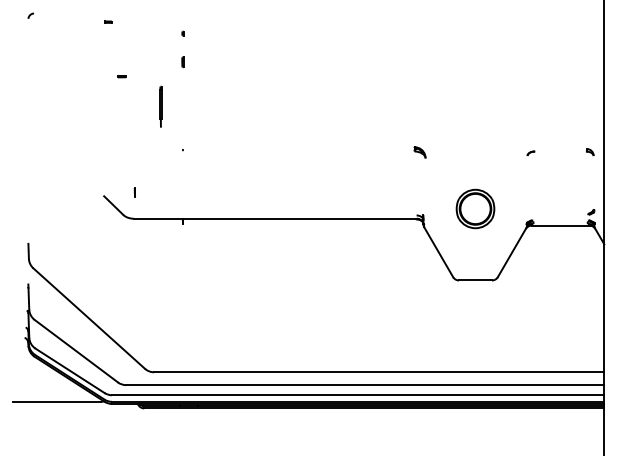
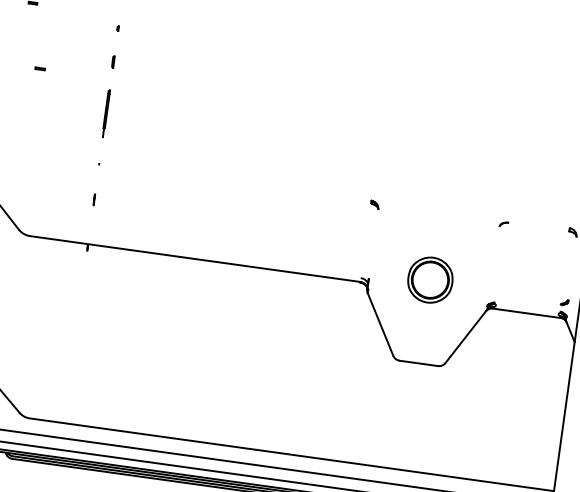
line: (160, 106) -> (105, 113), moved
part: (419, 151) -> (374, 204), size x0.62
part: (134, 192) -> (93, 199), moved

